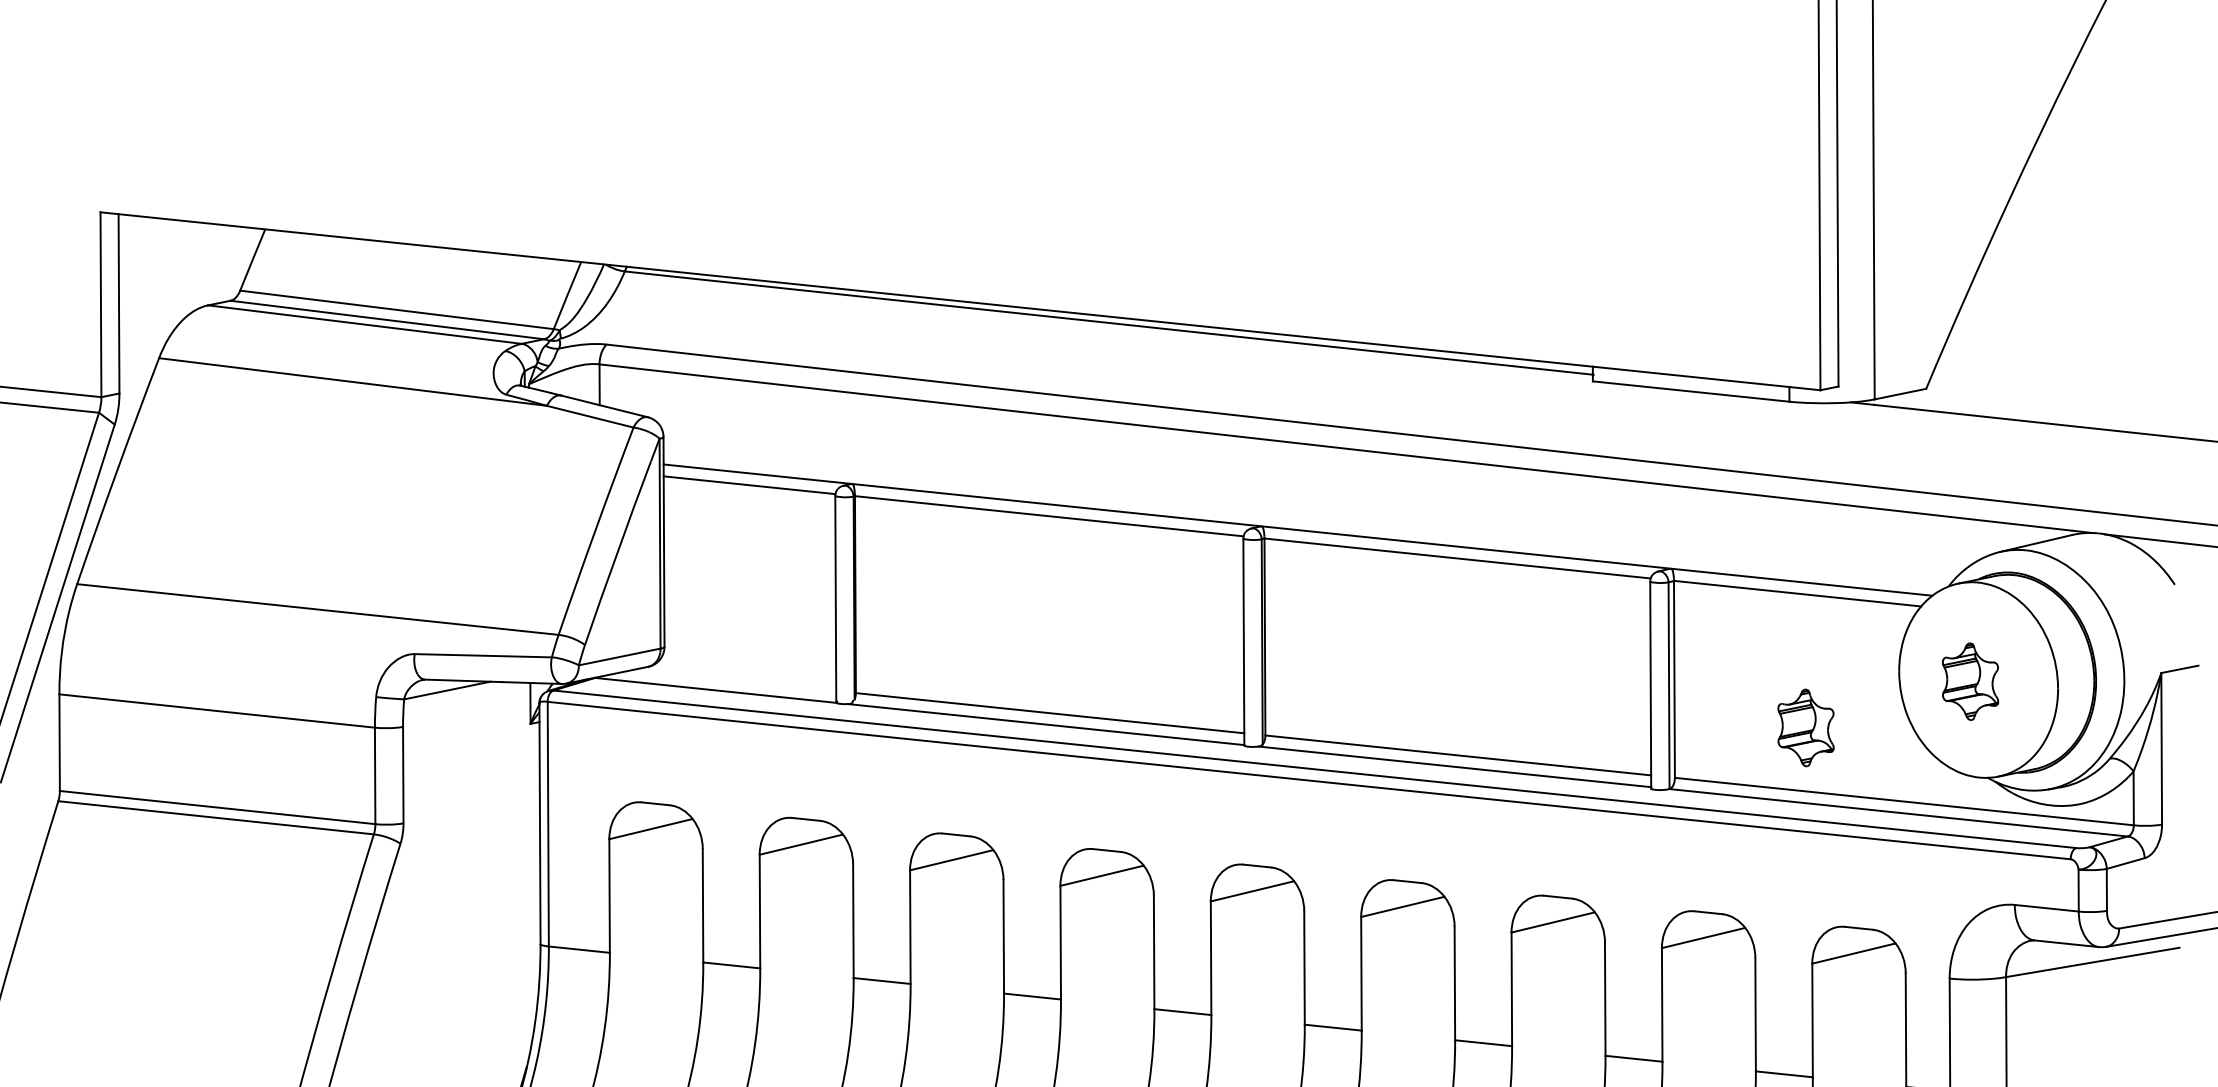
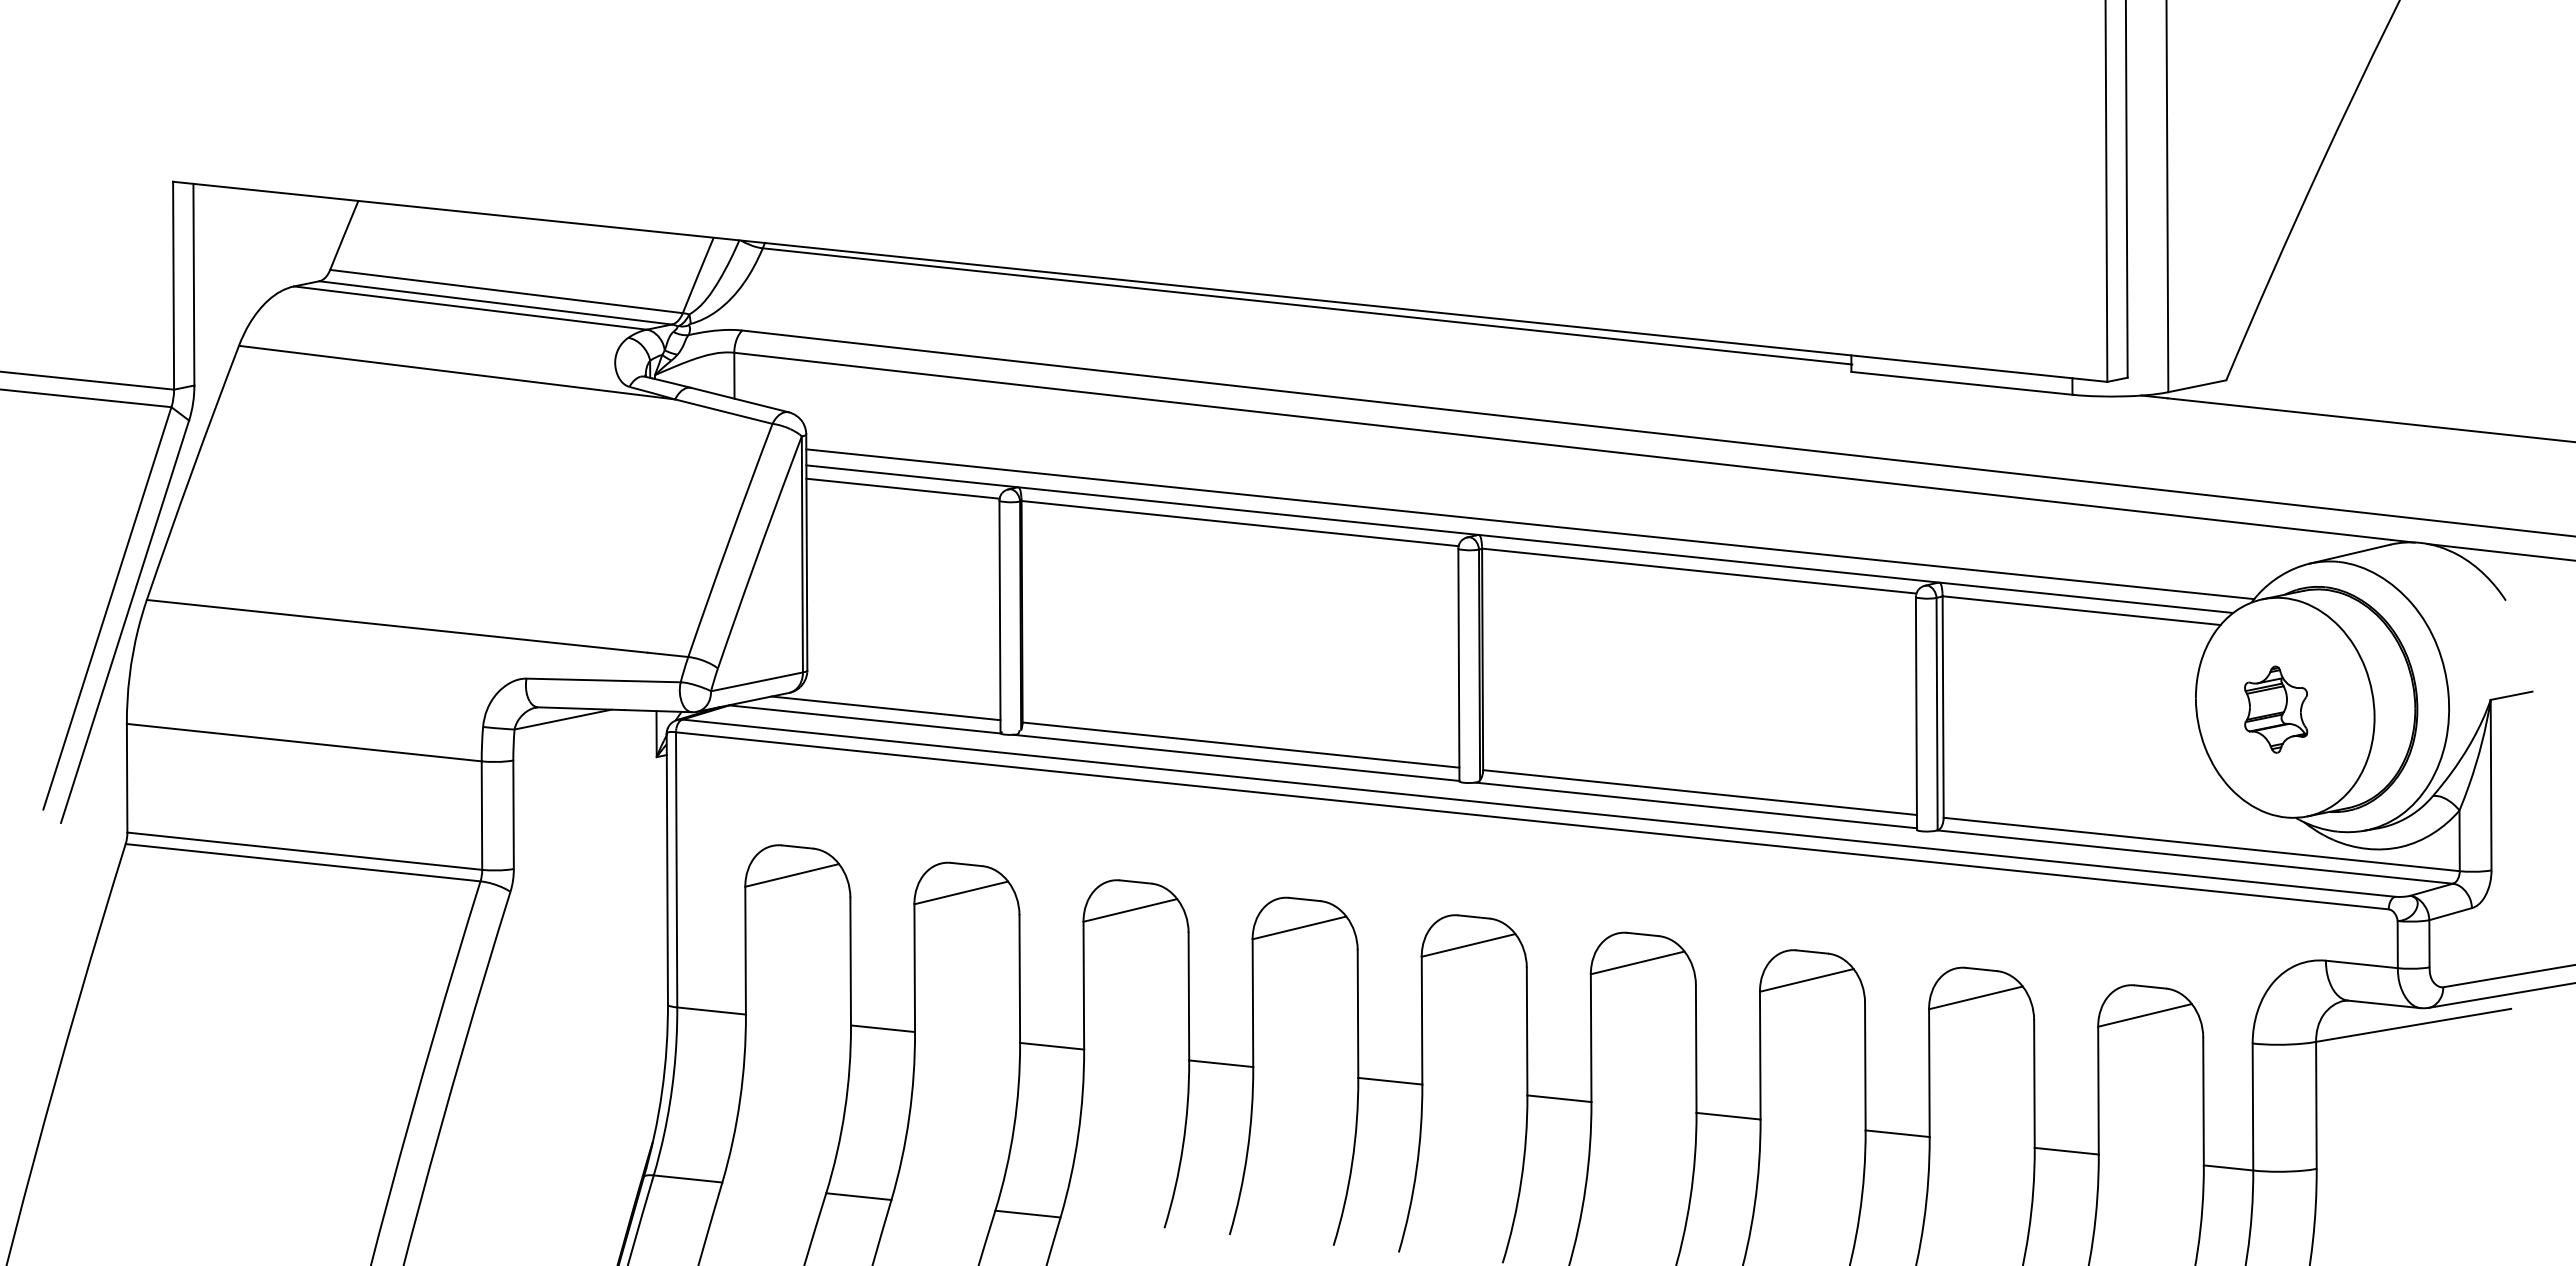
line: (1307, 517) -> (1530, 524), added
line: (733, 680) -> (885, 708), added
part: (1806, 727) -> (2091, 761), removed

